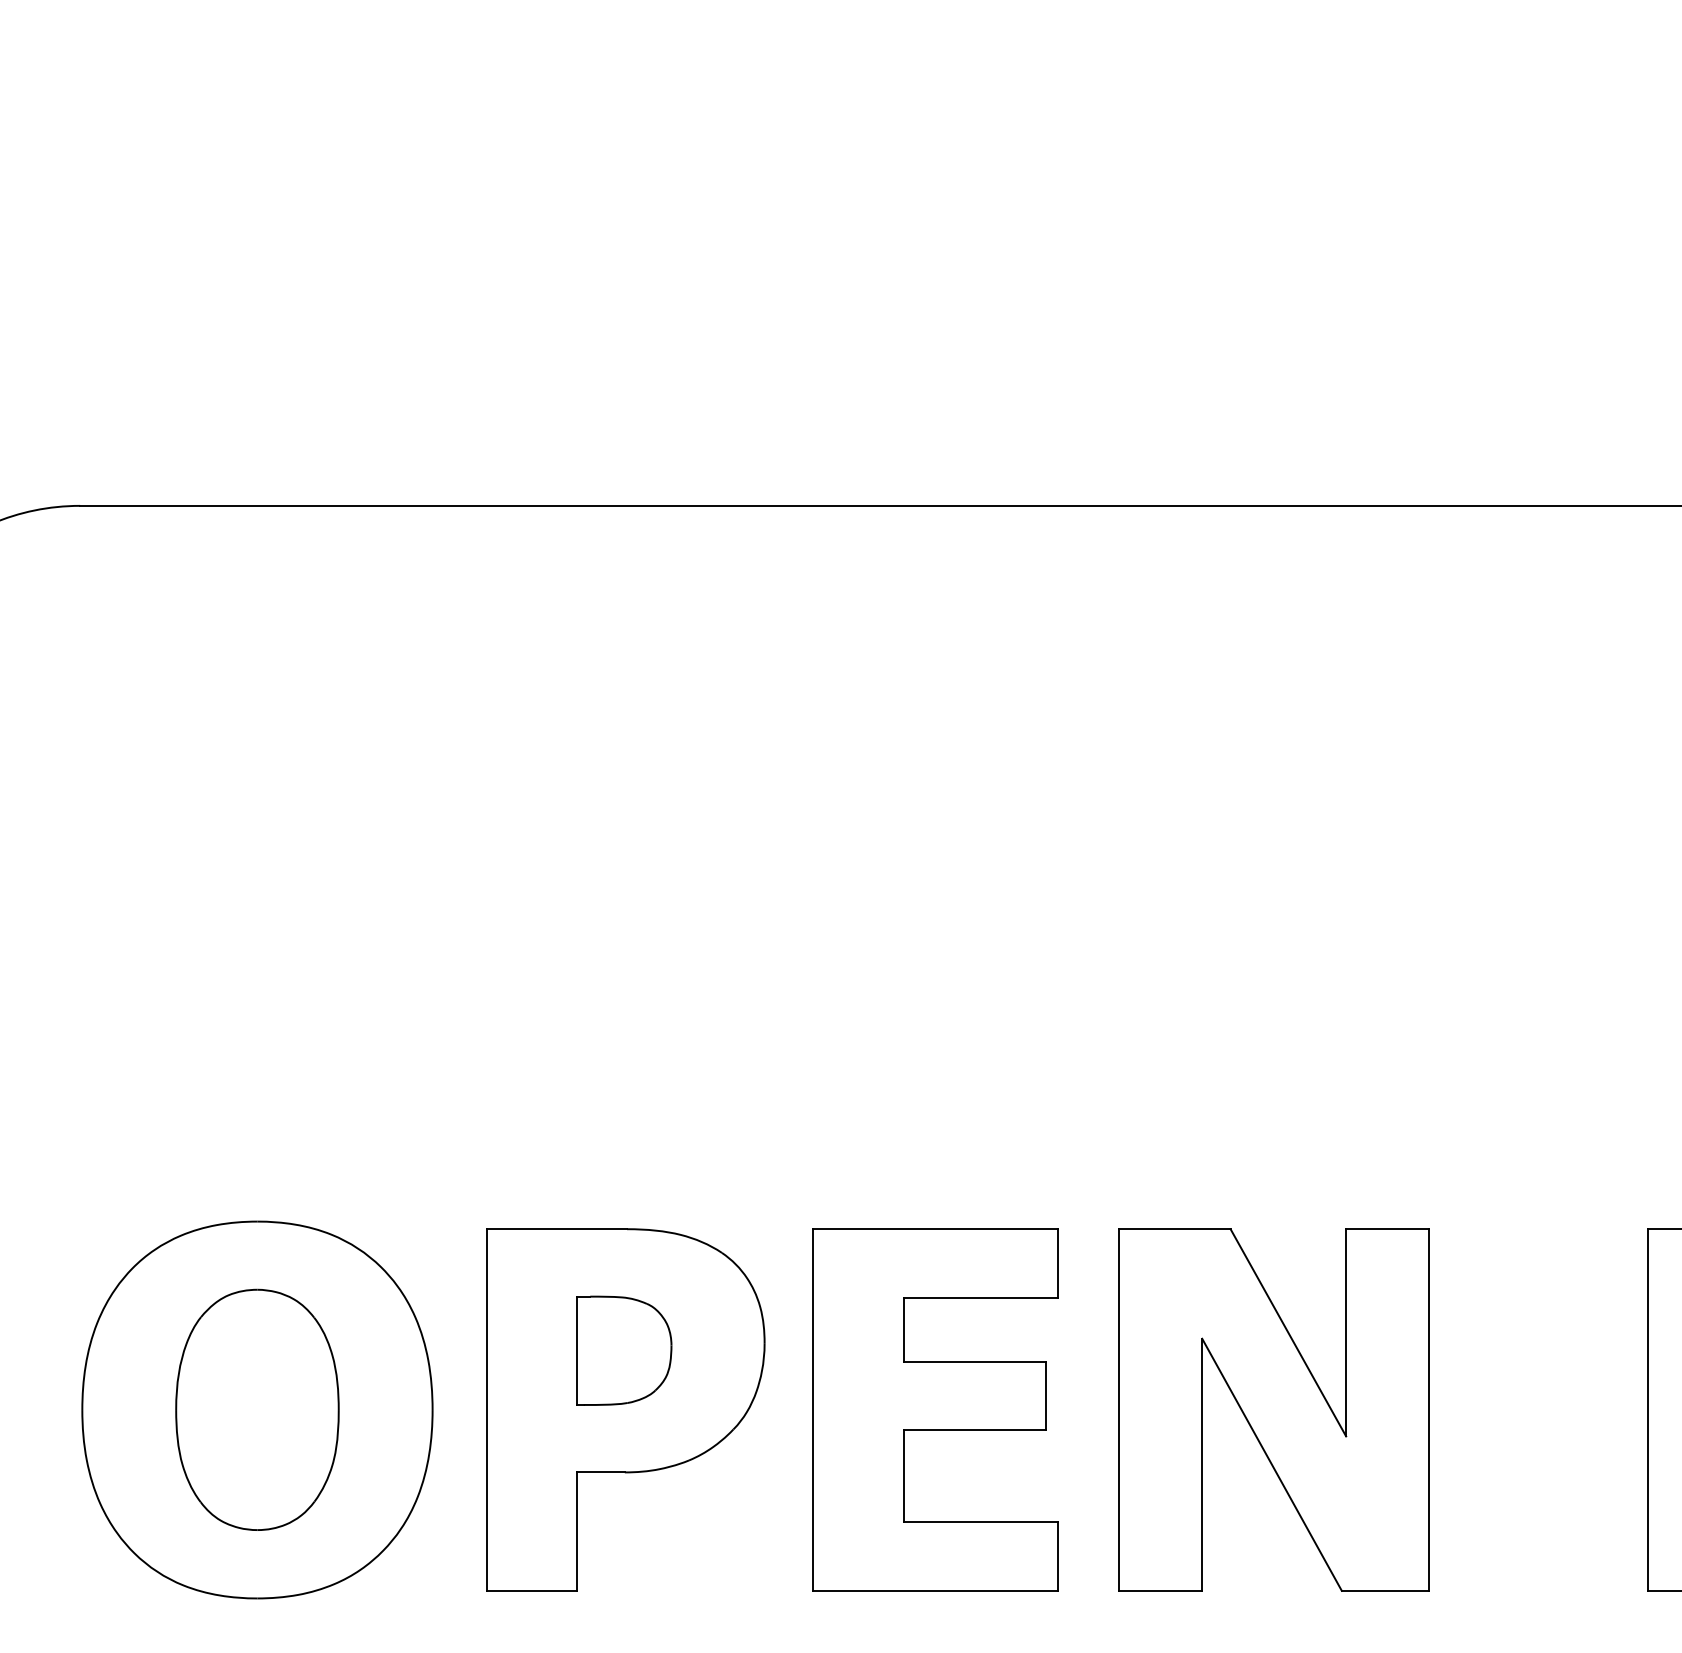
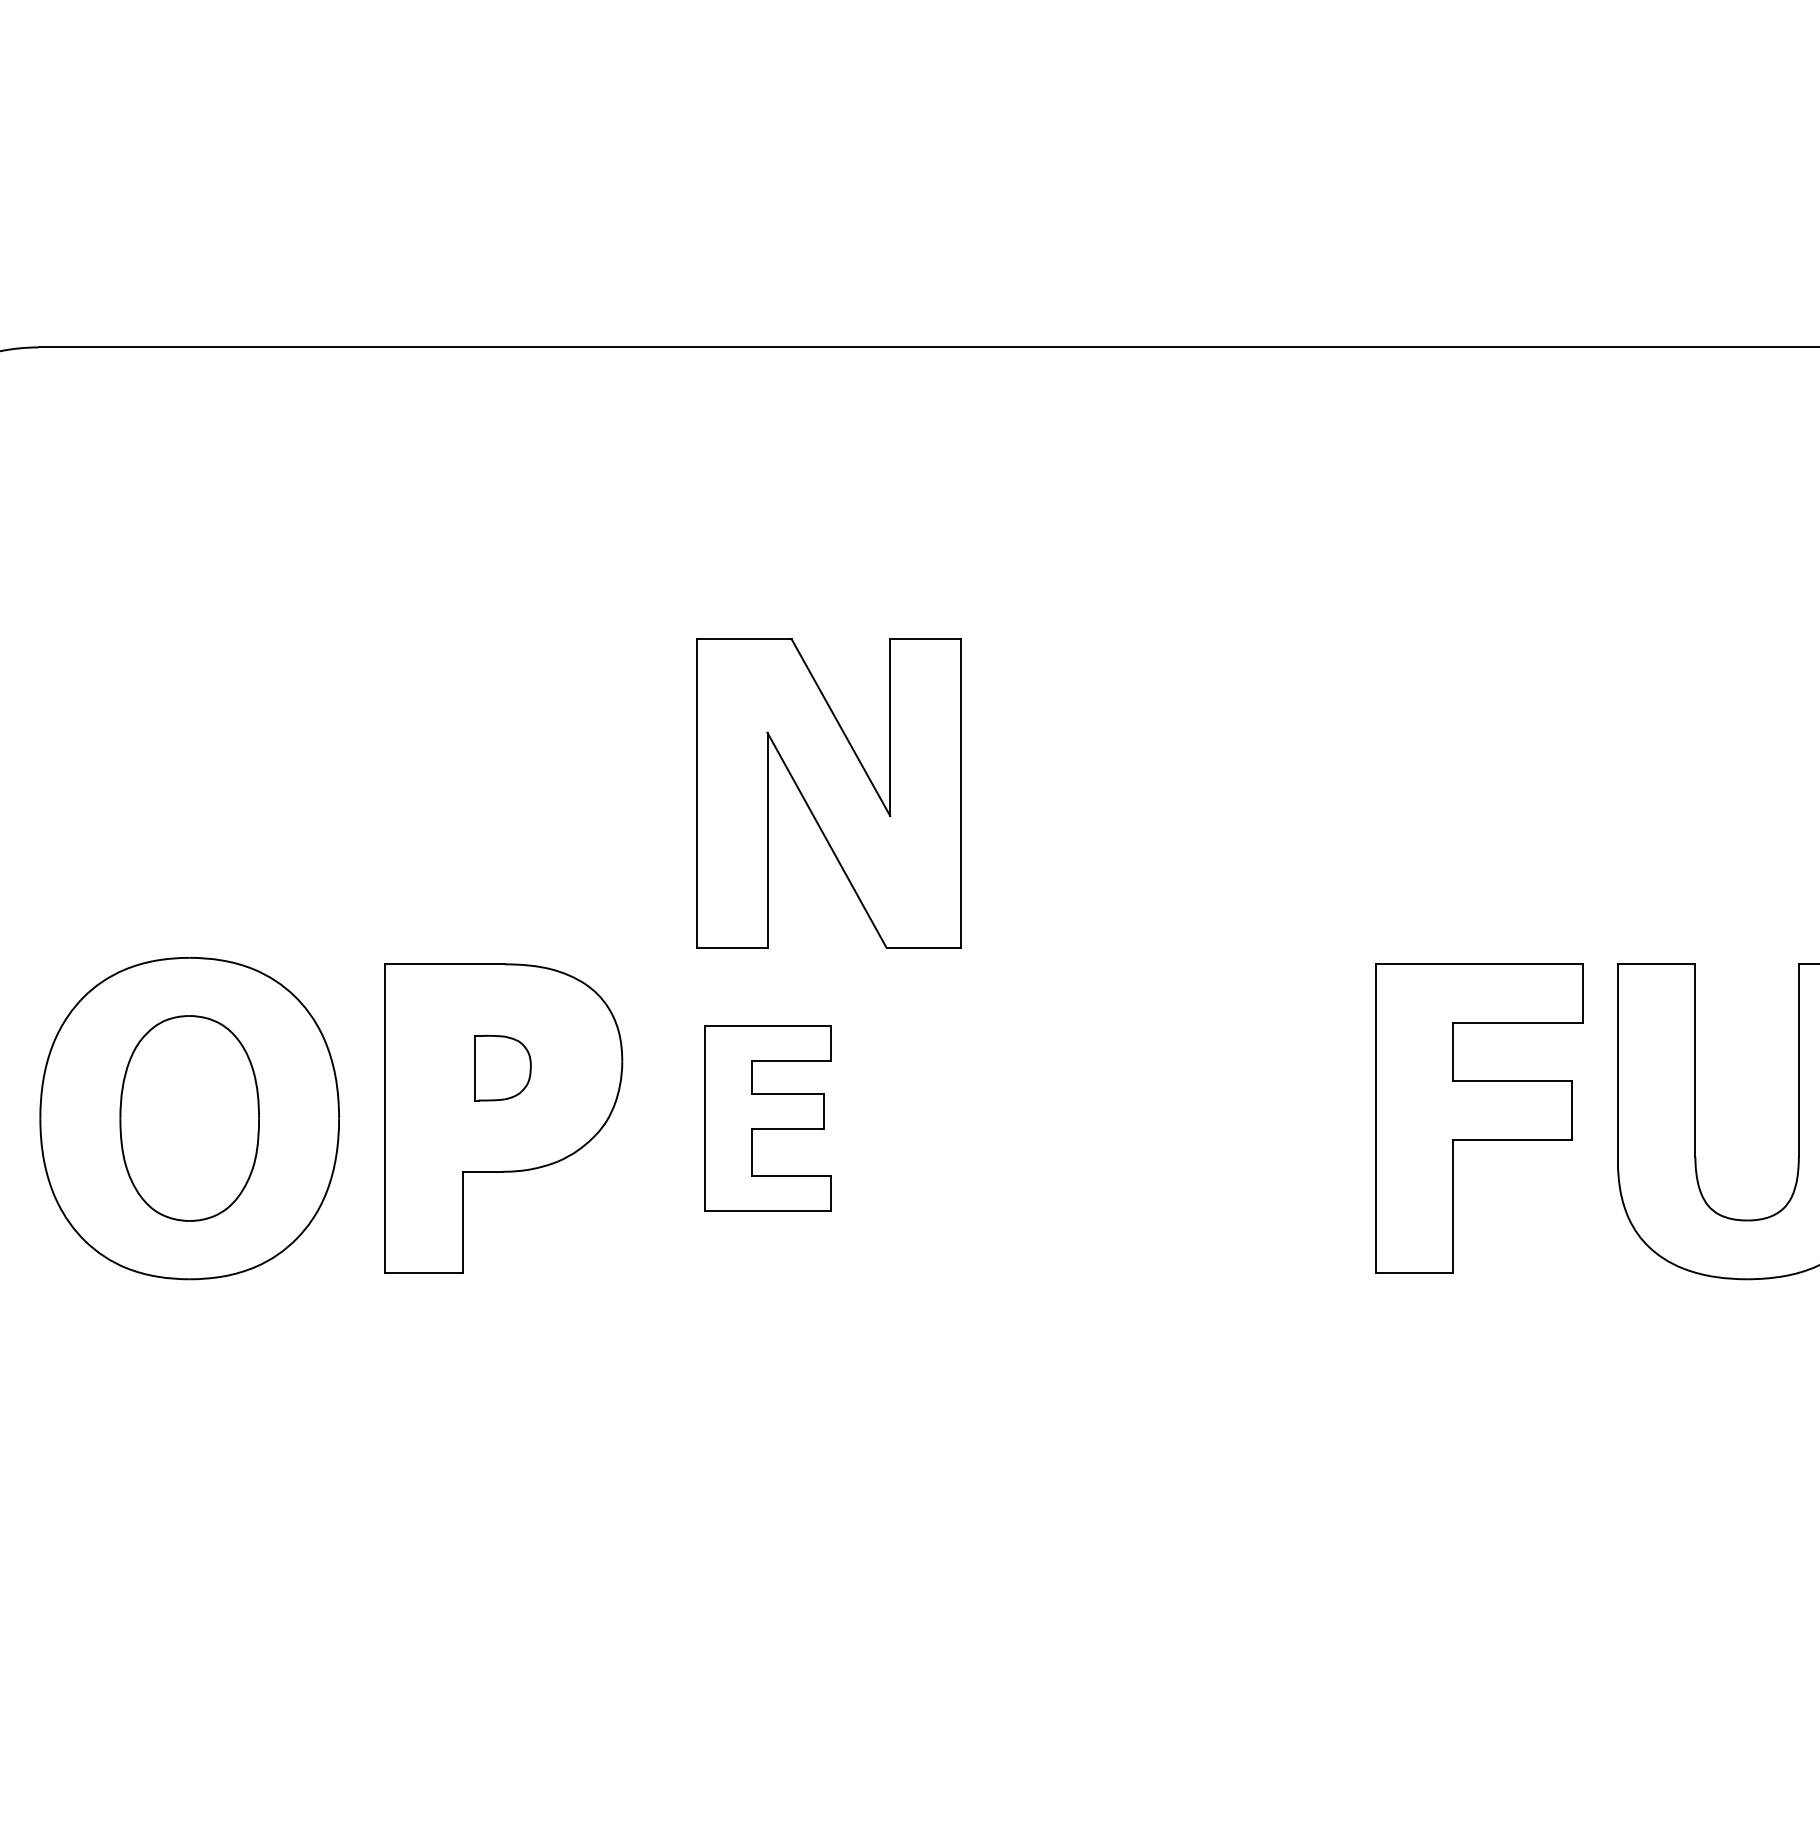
part: (624, 1351) -> (502, 1068), size x0.7
part: (934, 1409) -> (767, 1118), size x0.6
part: (1273, 1409) -> (828, 793), moved

